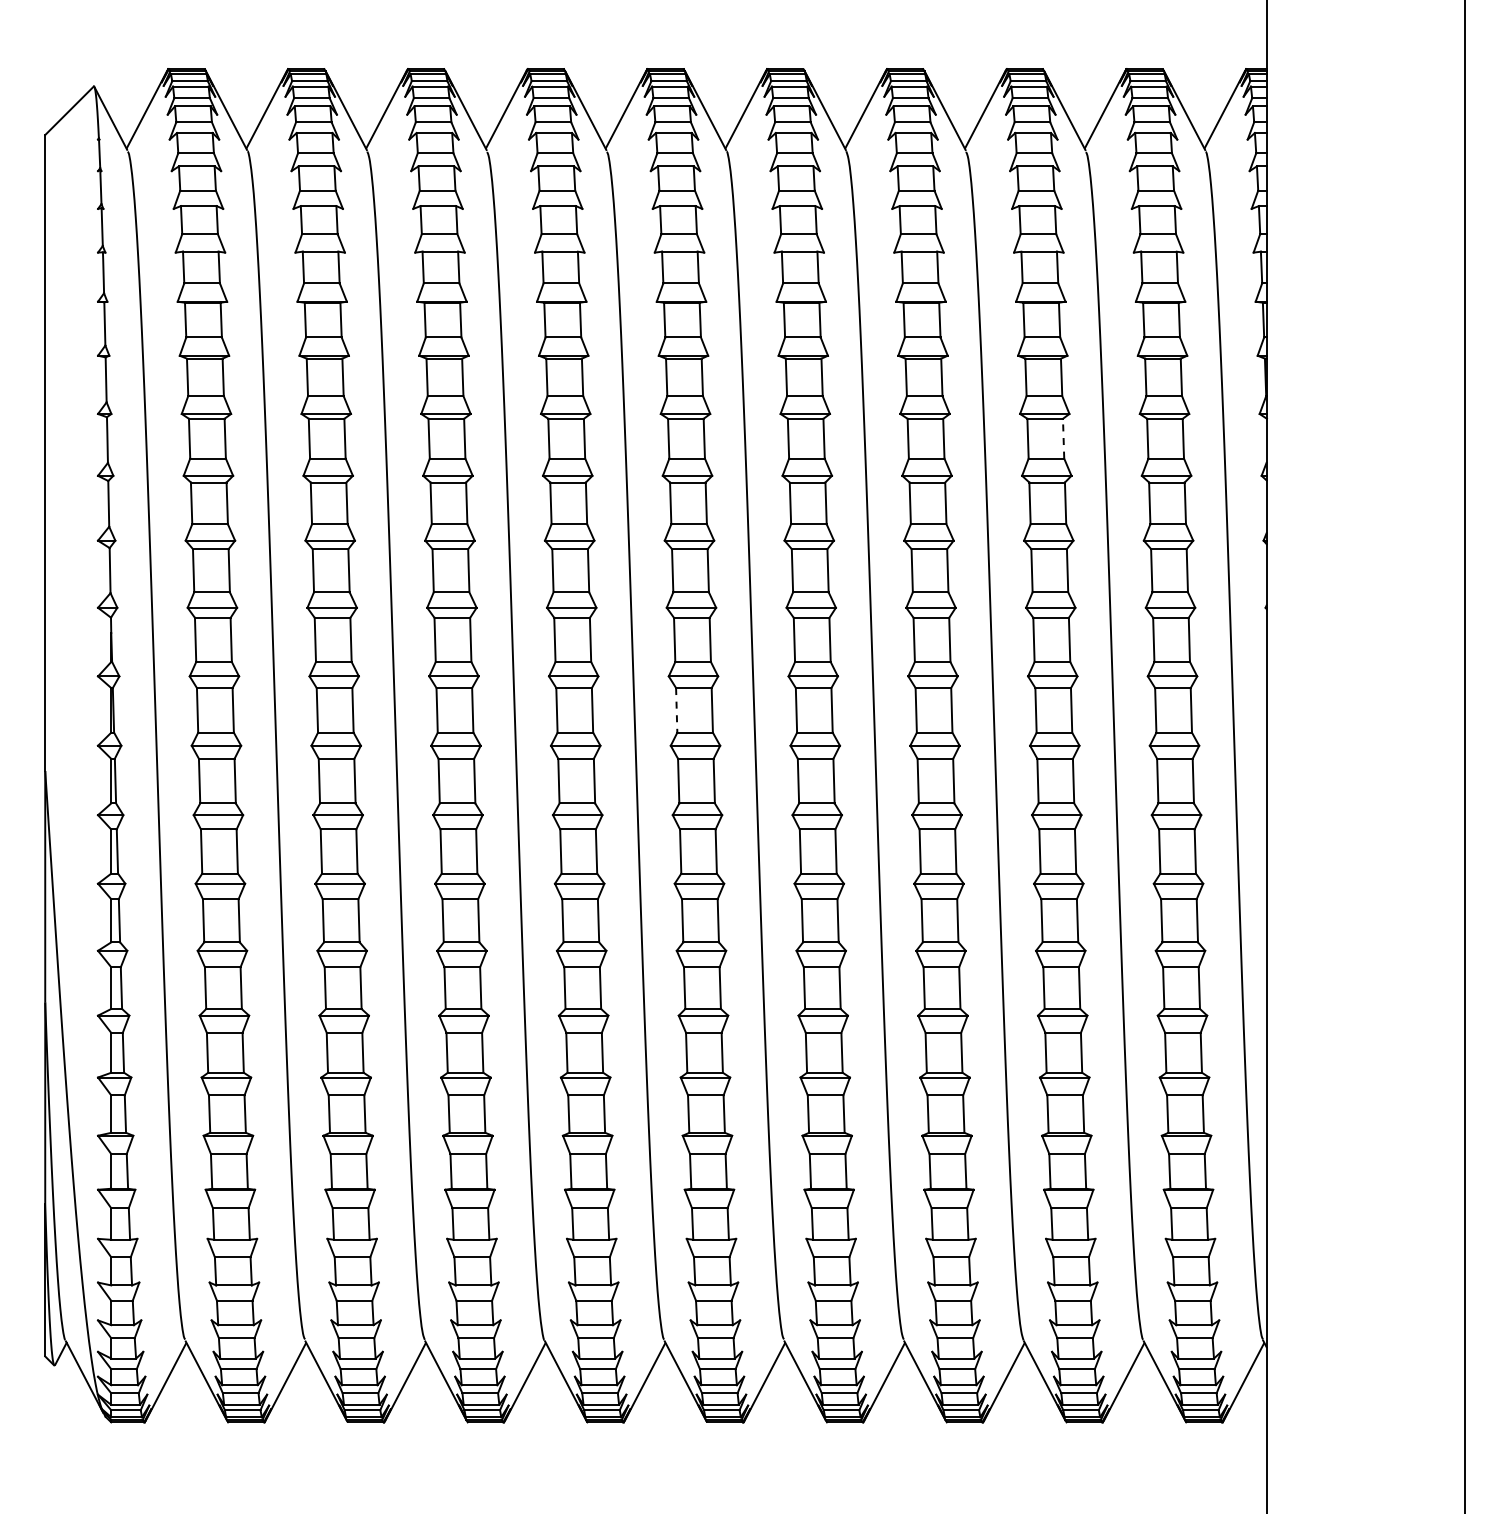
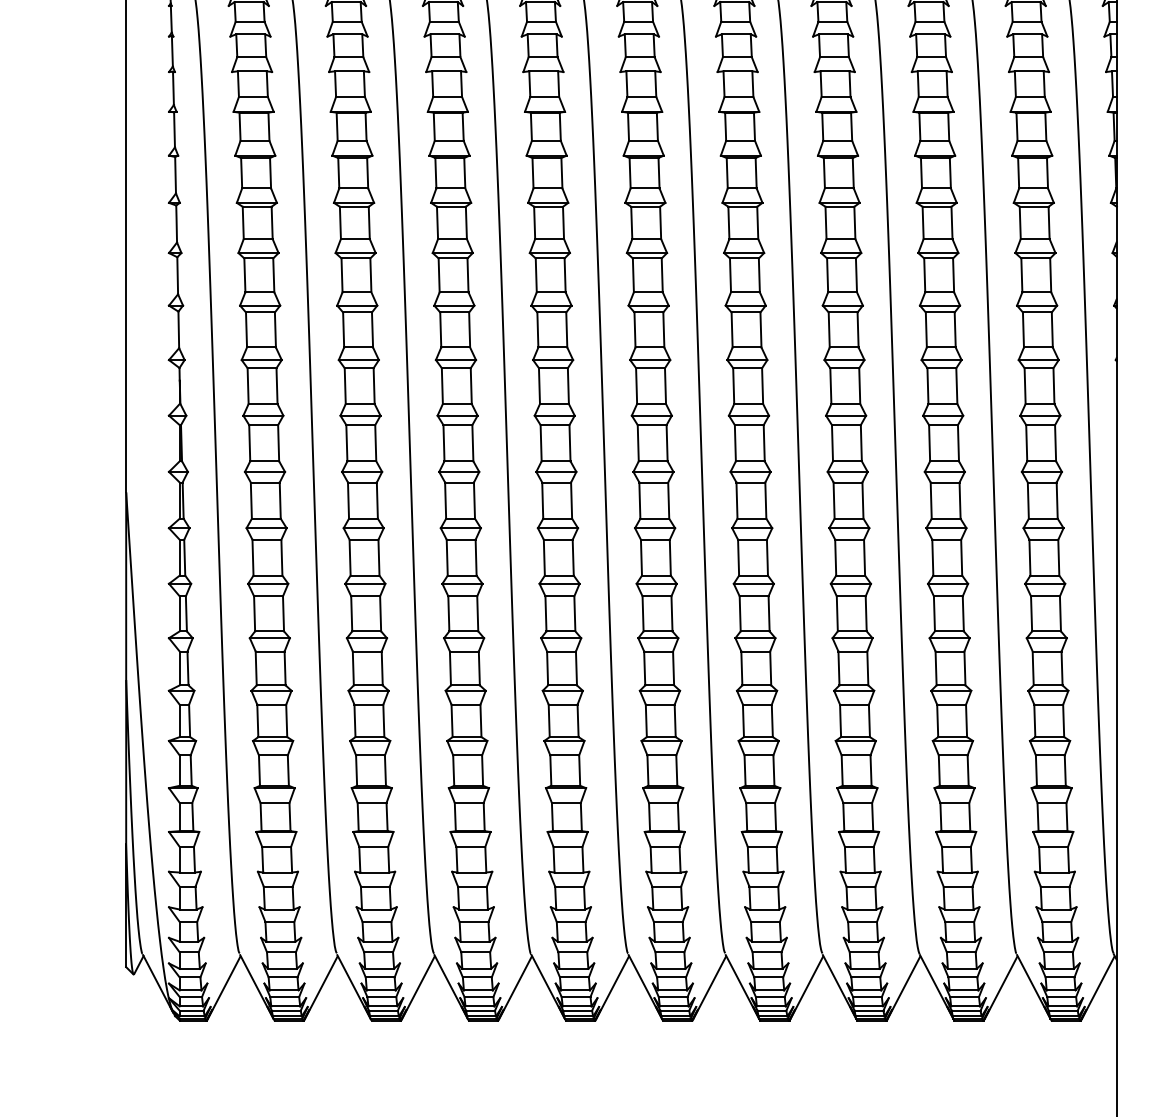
line: (1063, 438) -> (951, 222), dashed -> solid
line: (676, 710) -> (638, 443), dashed -> solid

